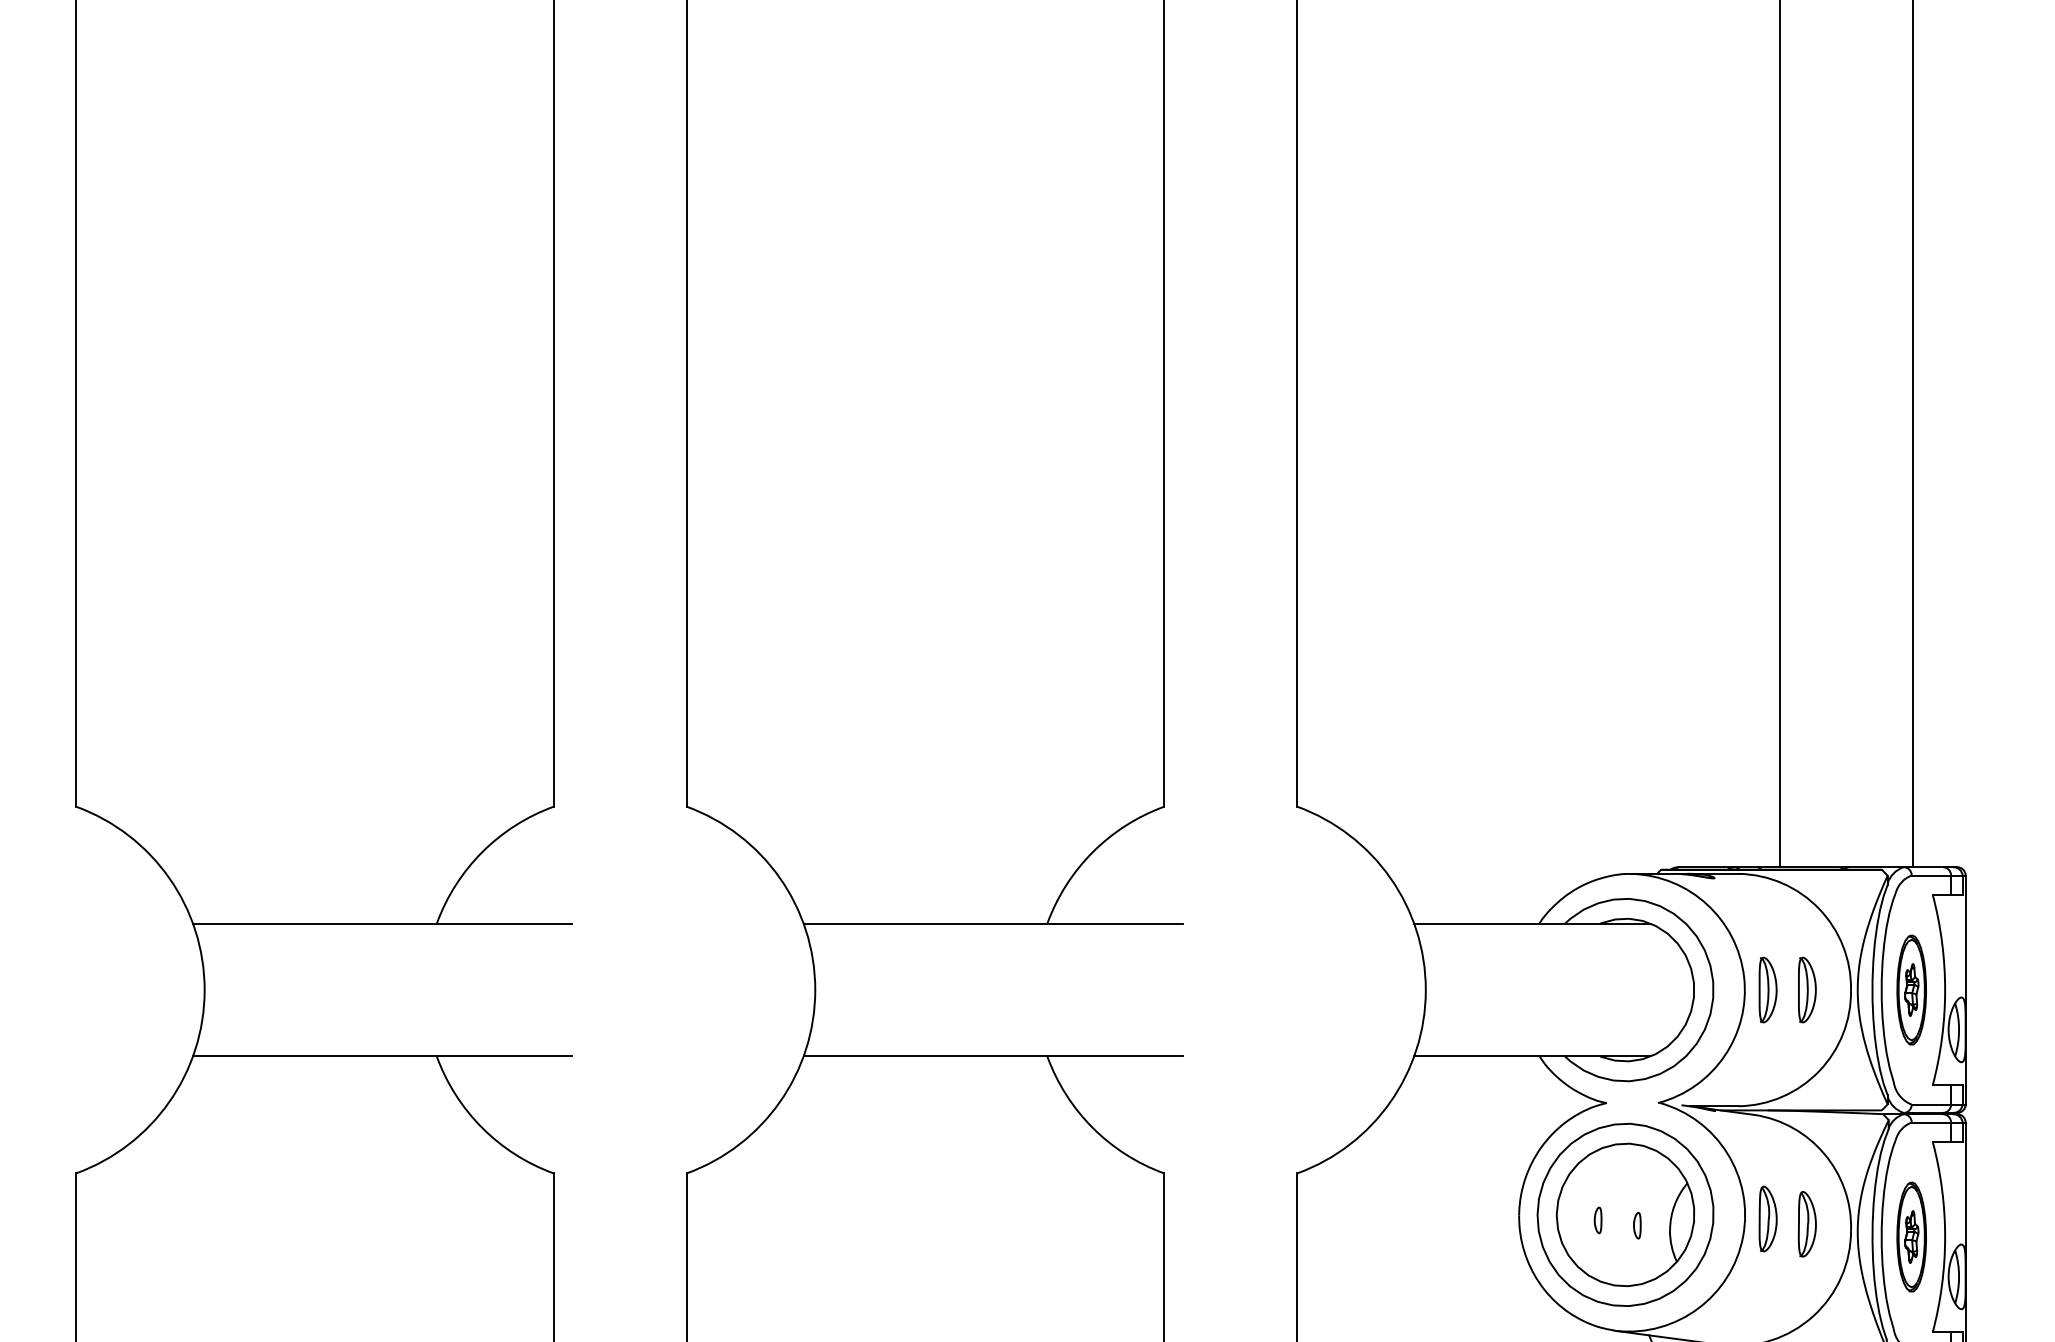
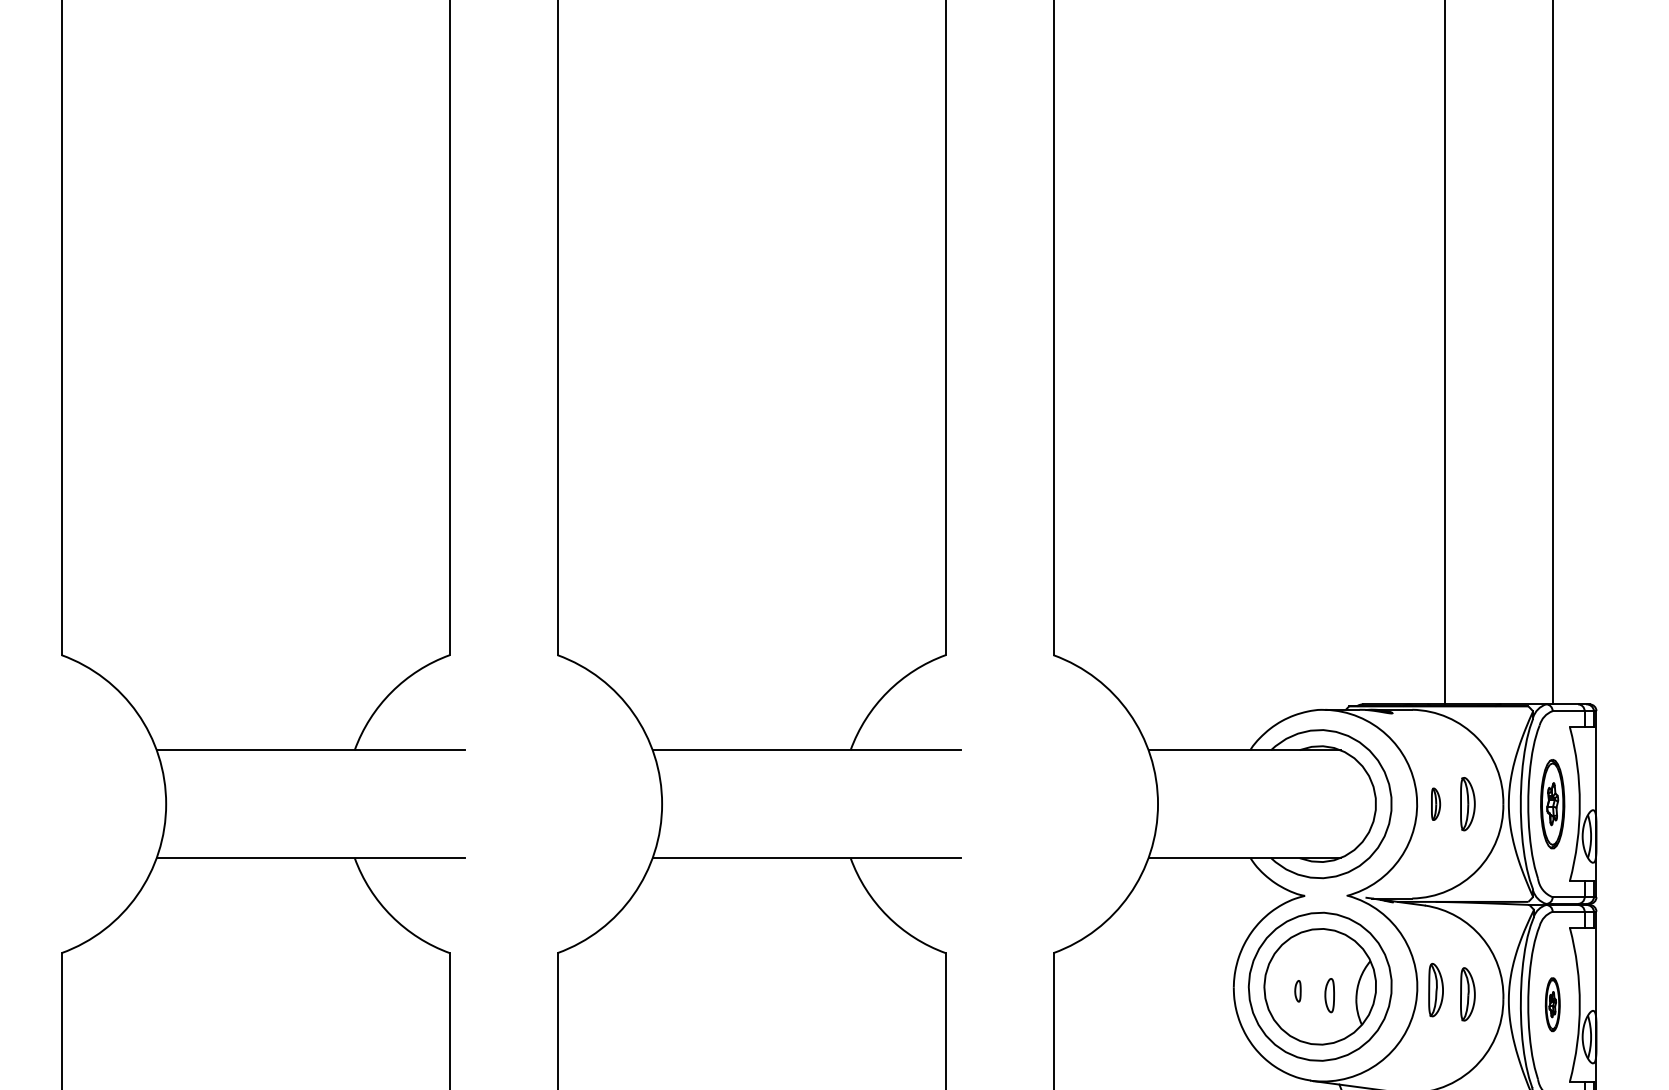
part: (1767, 990) -> (1435, 804), size x0.6
part: (1636, 1225) -> (1329, 995), size x1.6
part: (1911, 1236) -> (1552, 1004), size x0.6

